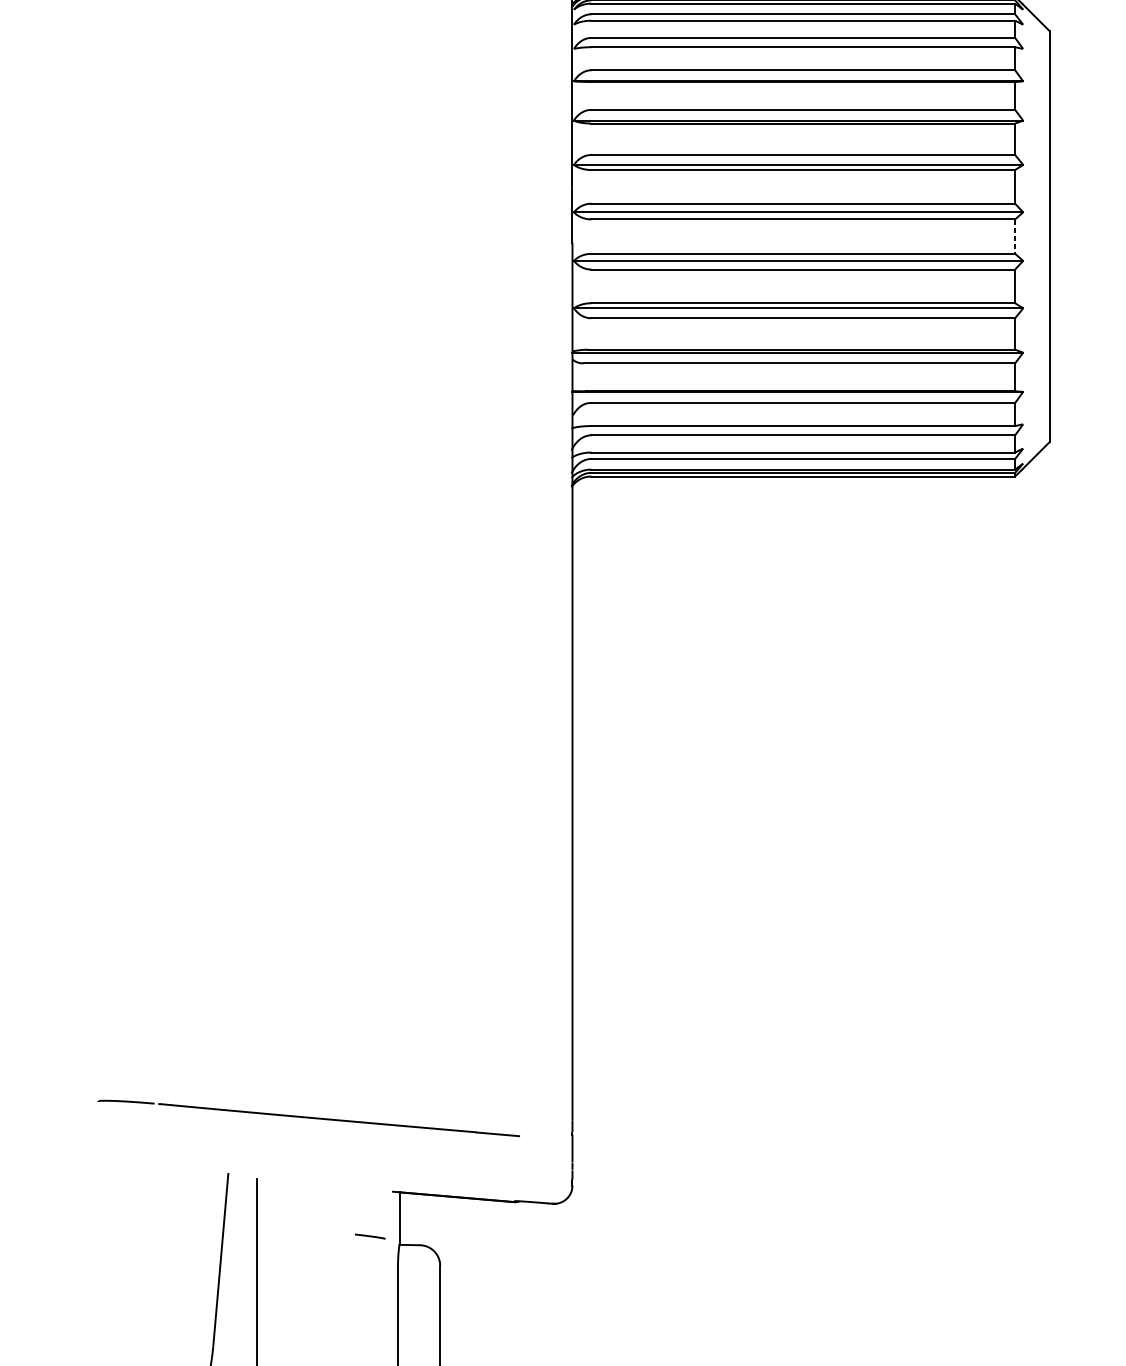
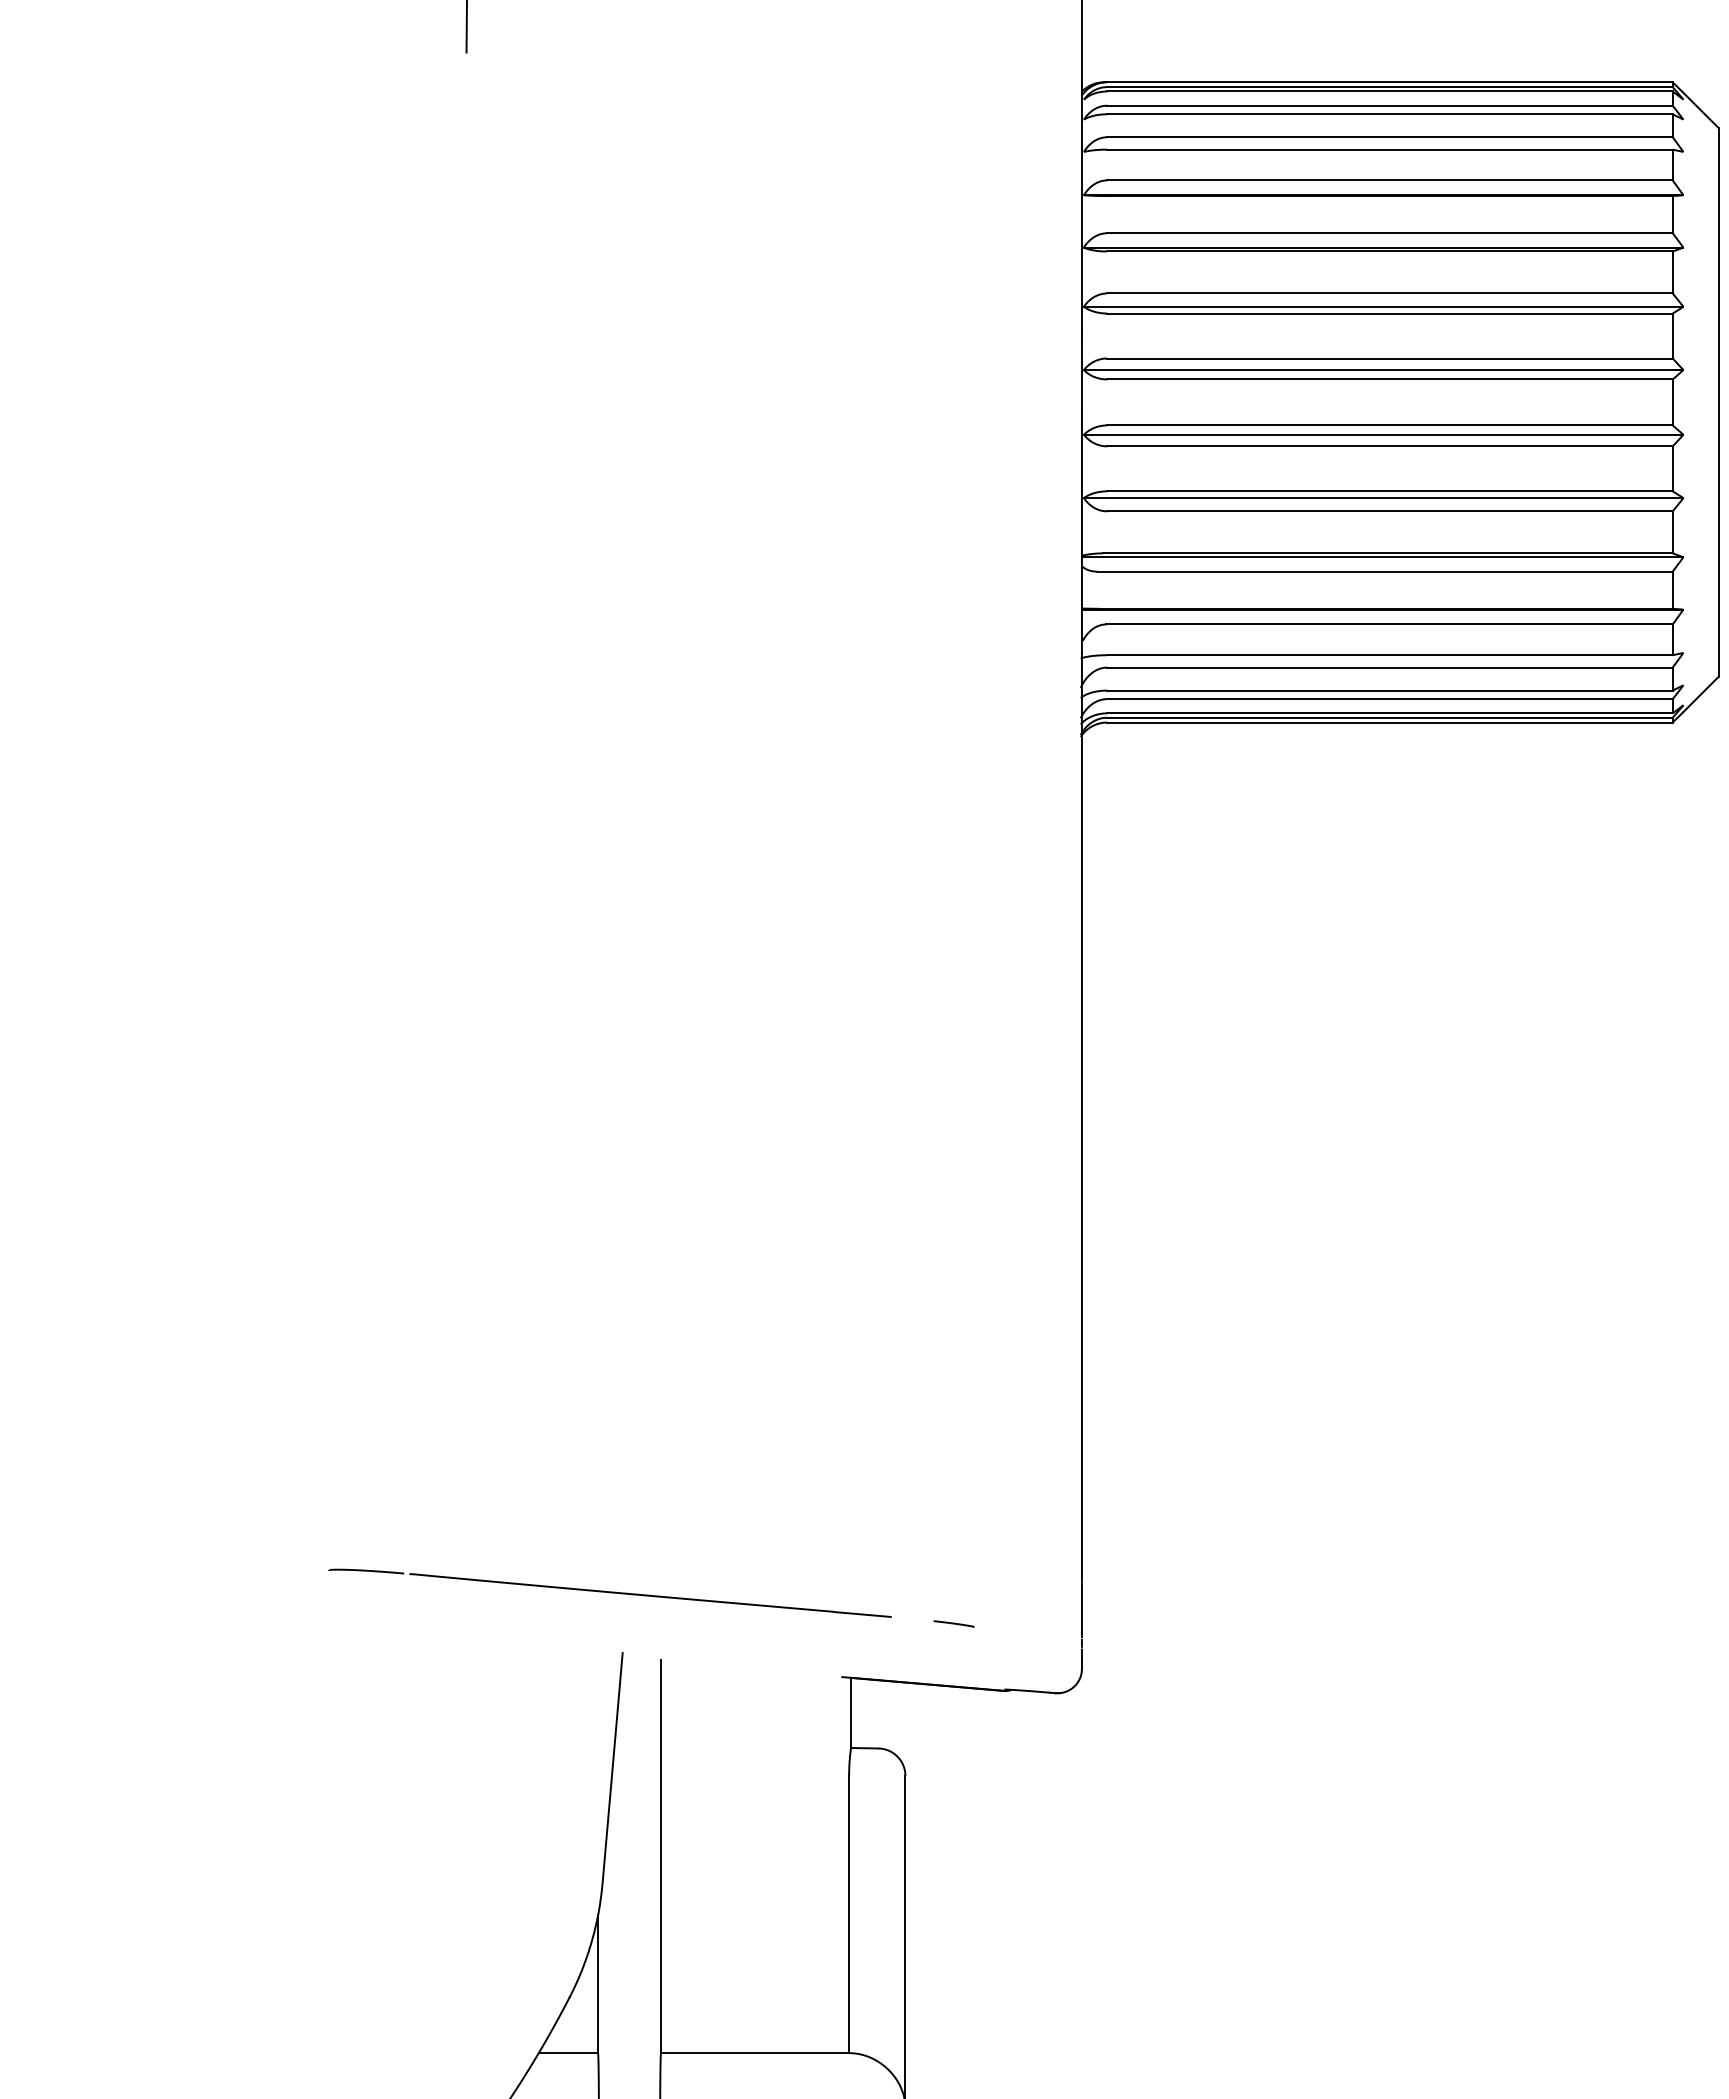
line: (1014, 236) -> (1672, 402), dashed -> solid
part: (308, 1117) -> (609, 1592), moved
line: (369, 1236) -> (953, 1623), moved

